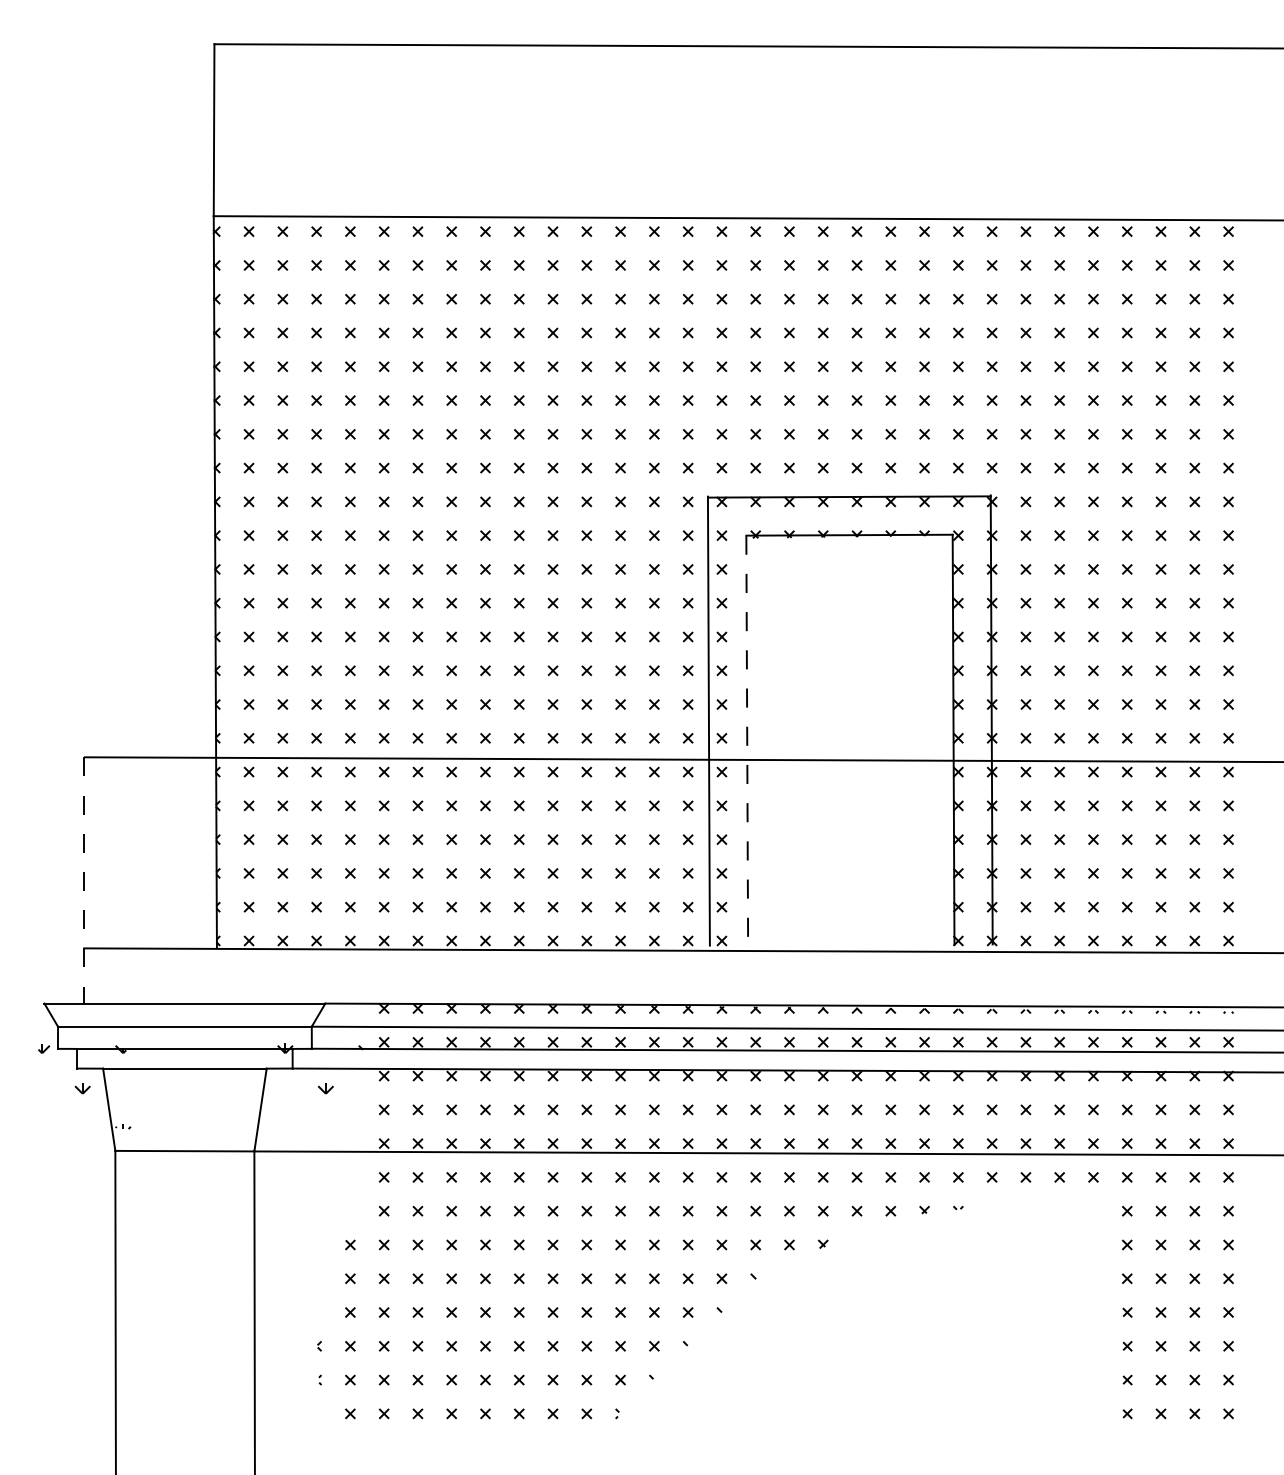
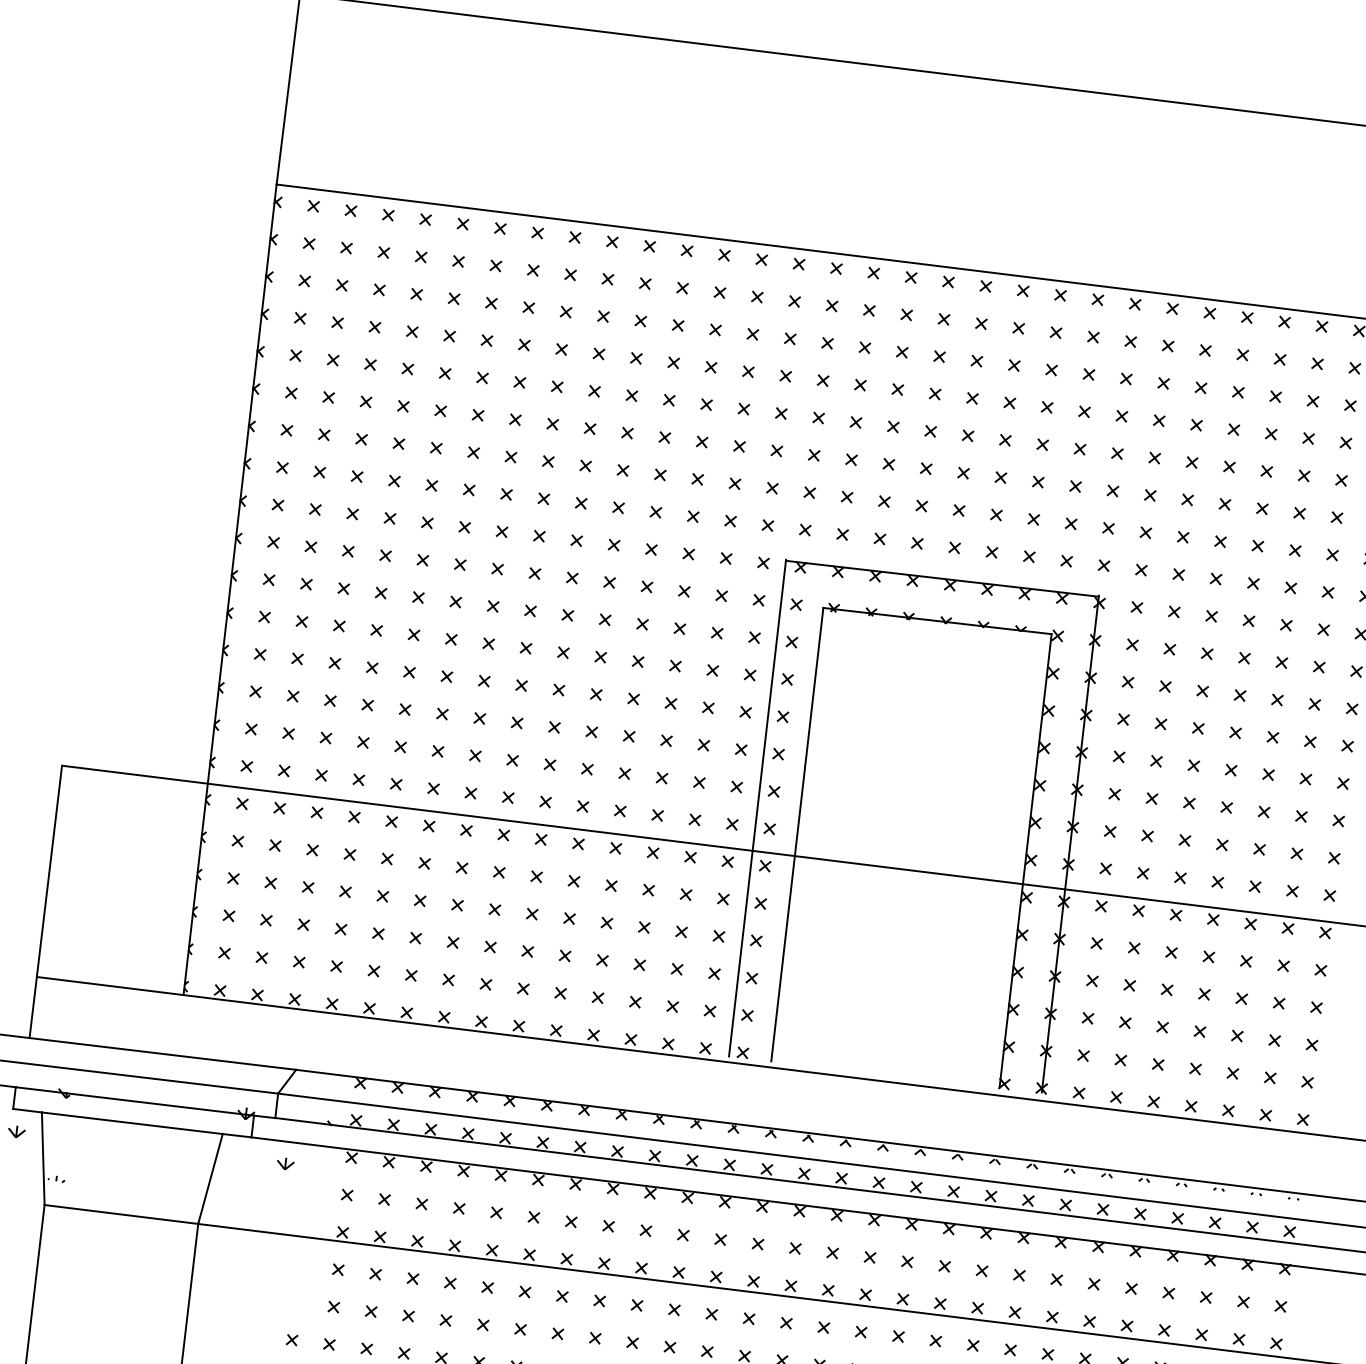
line: (747, 740) -> (797, 834), dashed -> solid
line: (84, 880) -> (46, 901), dashed -> solid

